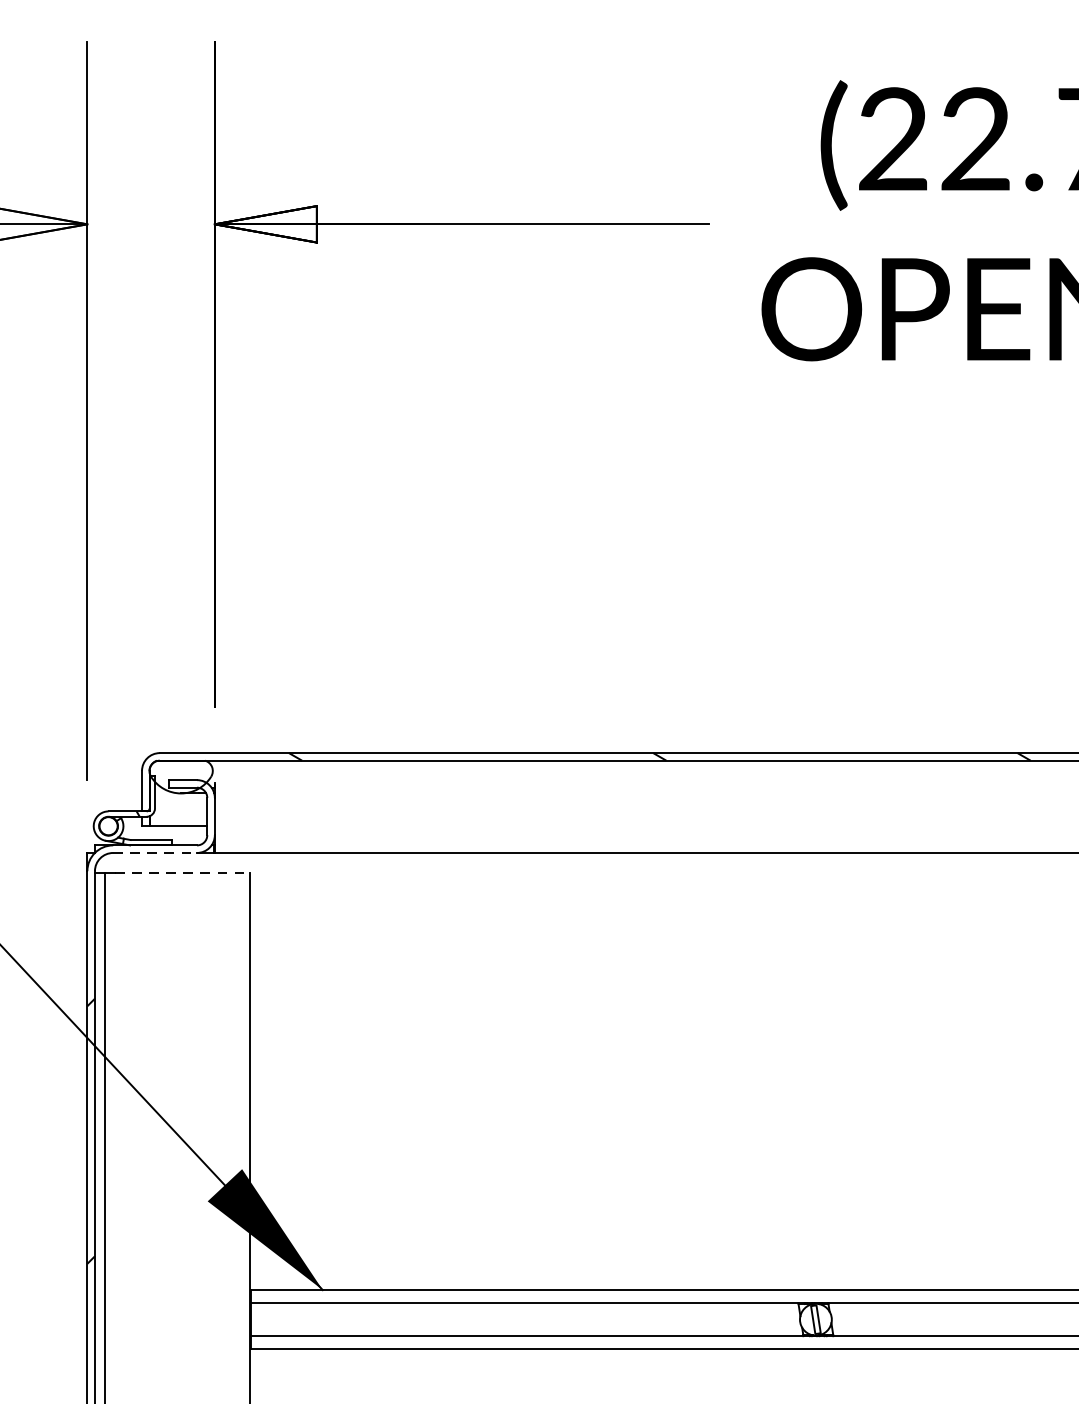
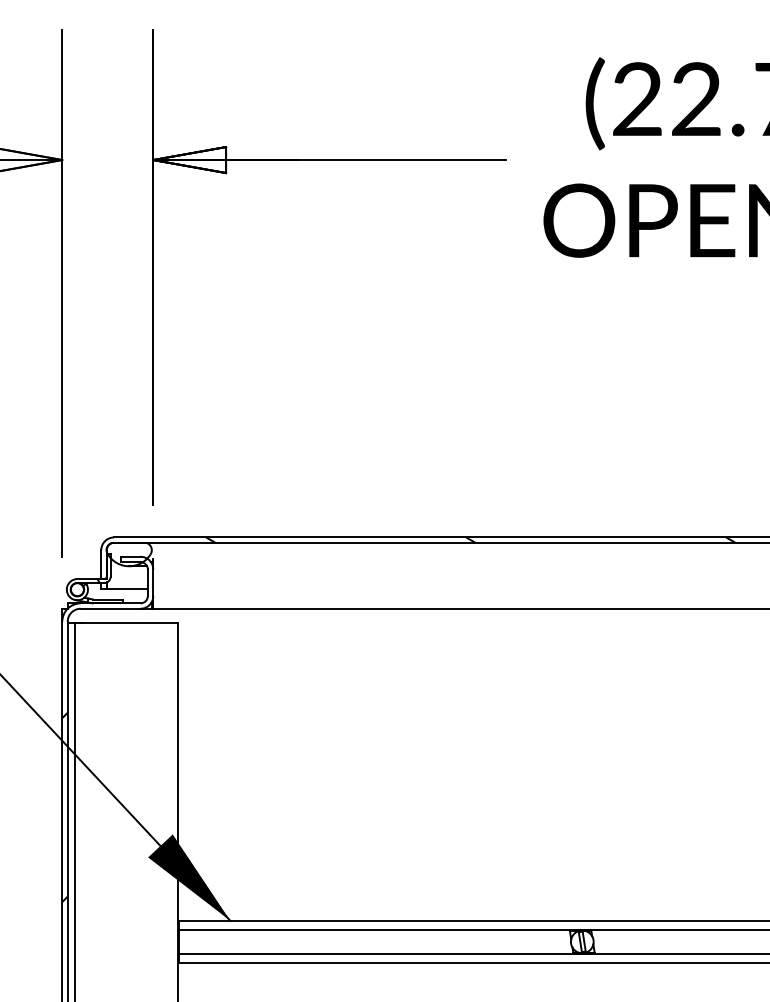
line: (154, 852) -> (110, 608), dashed -> solid
line: (182, 872) -> (130, 622), dashed -> solid

